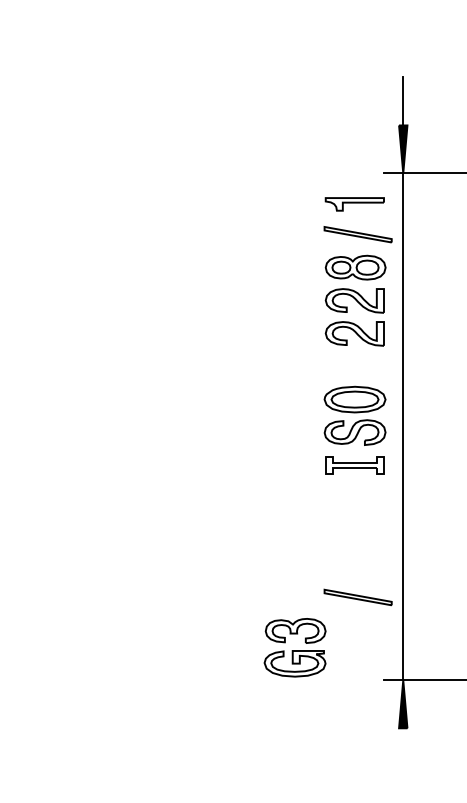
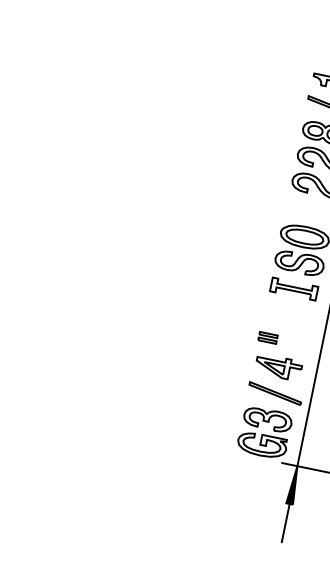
part: (335, 531) -> (268, 337), added
part: (355, 564) -> (278, 367), added
part: (294, 647) -> (264, 432), moved
line: (403, 752) -> (285, 523), added

